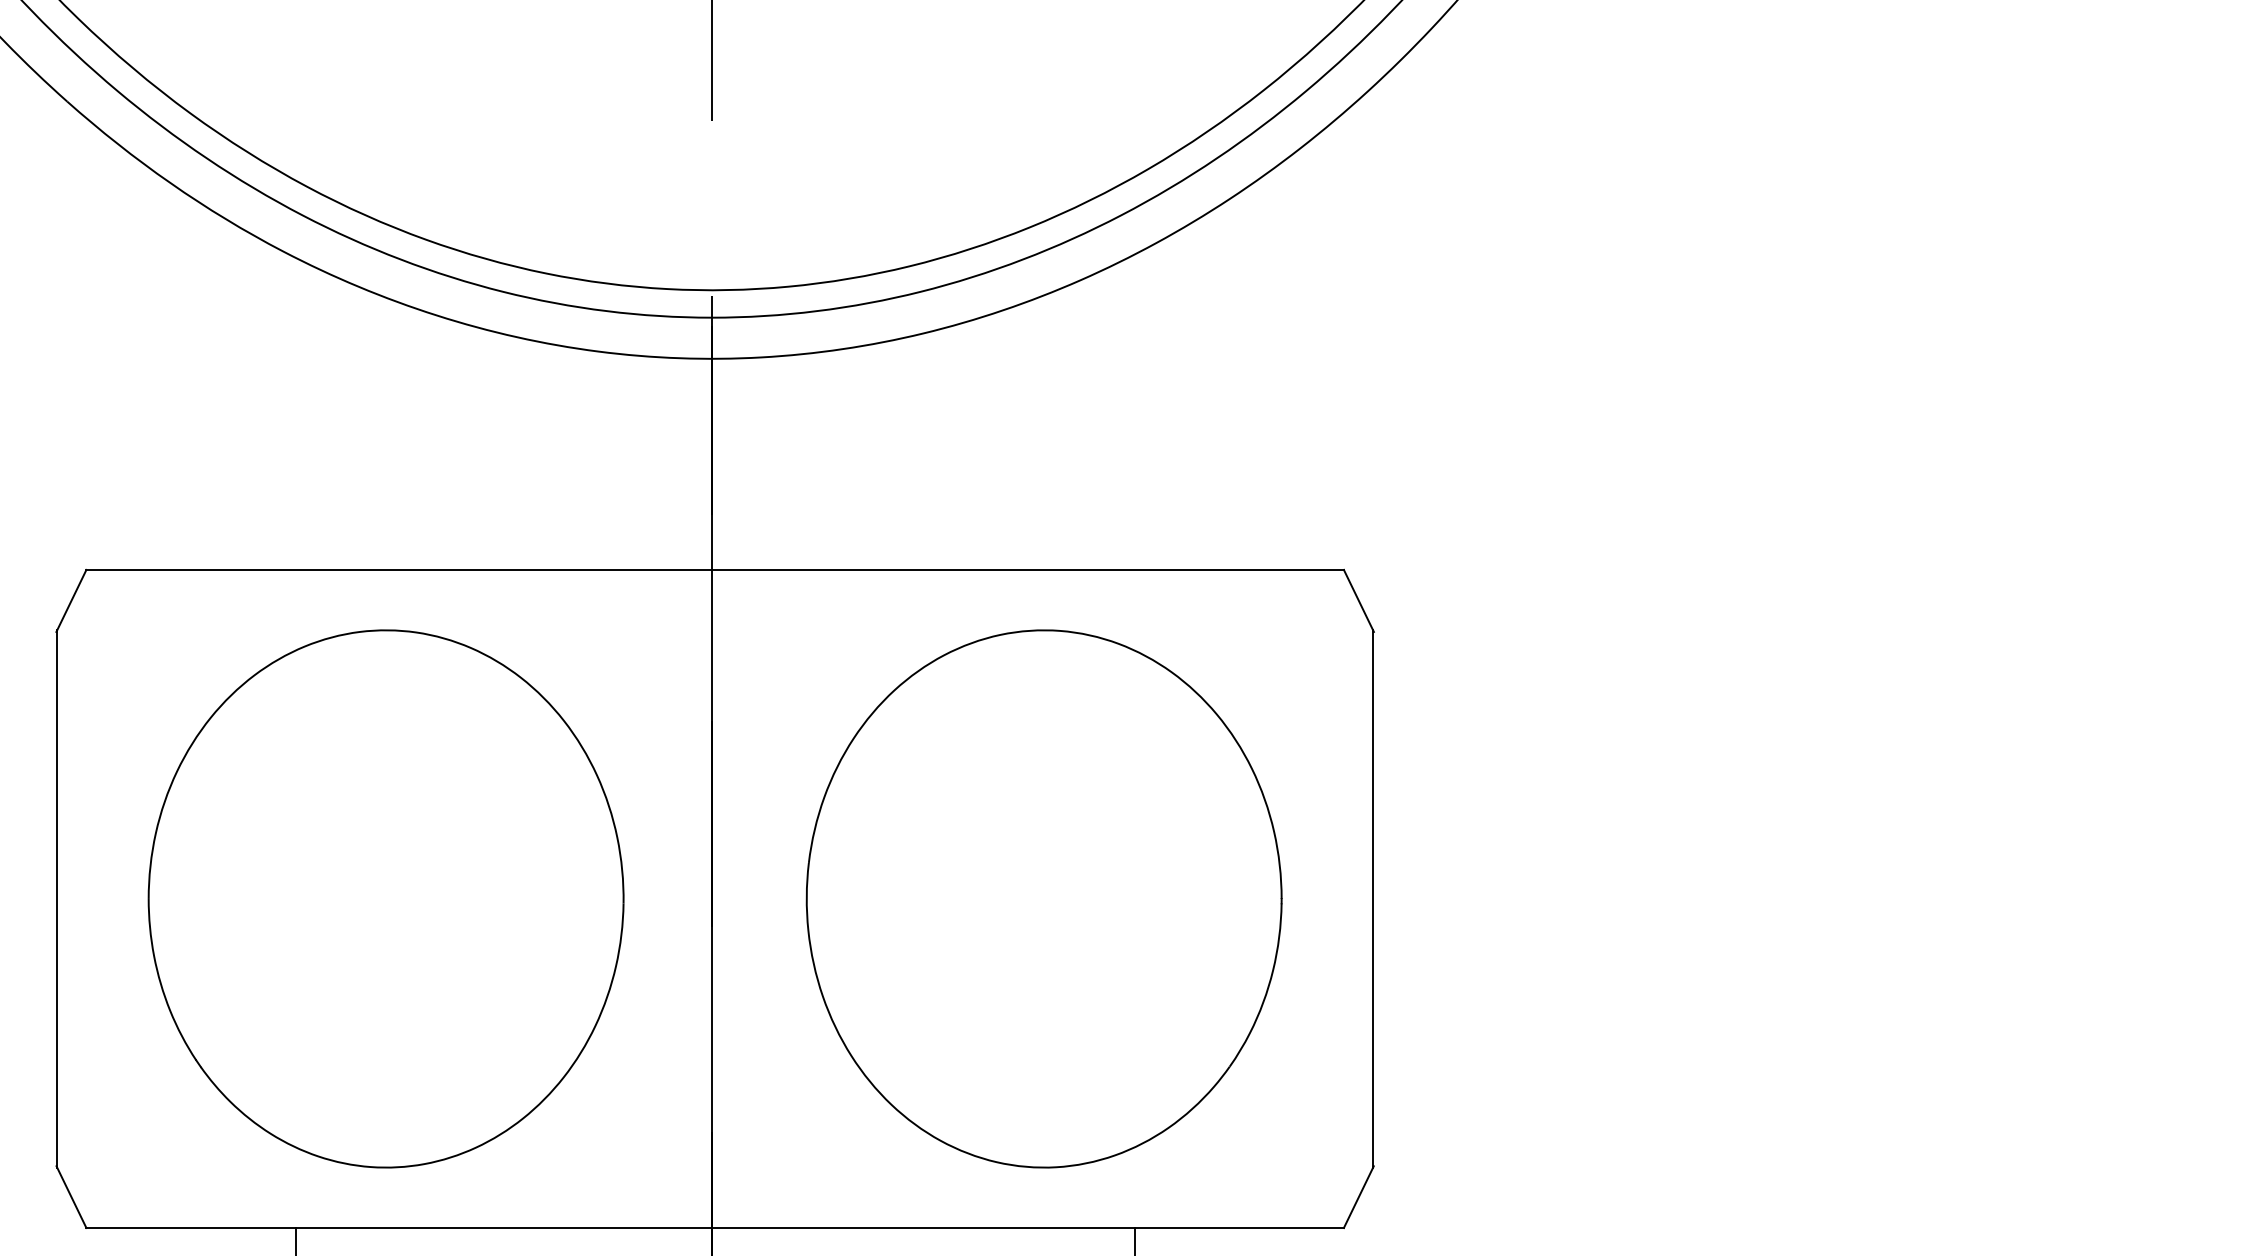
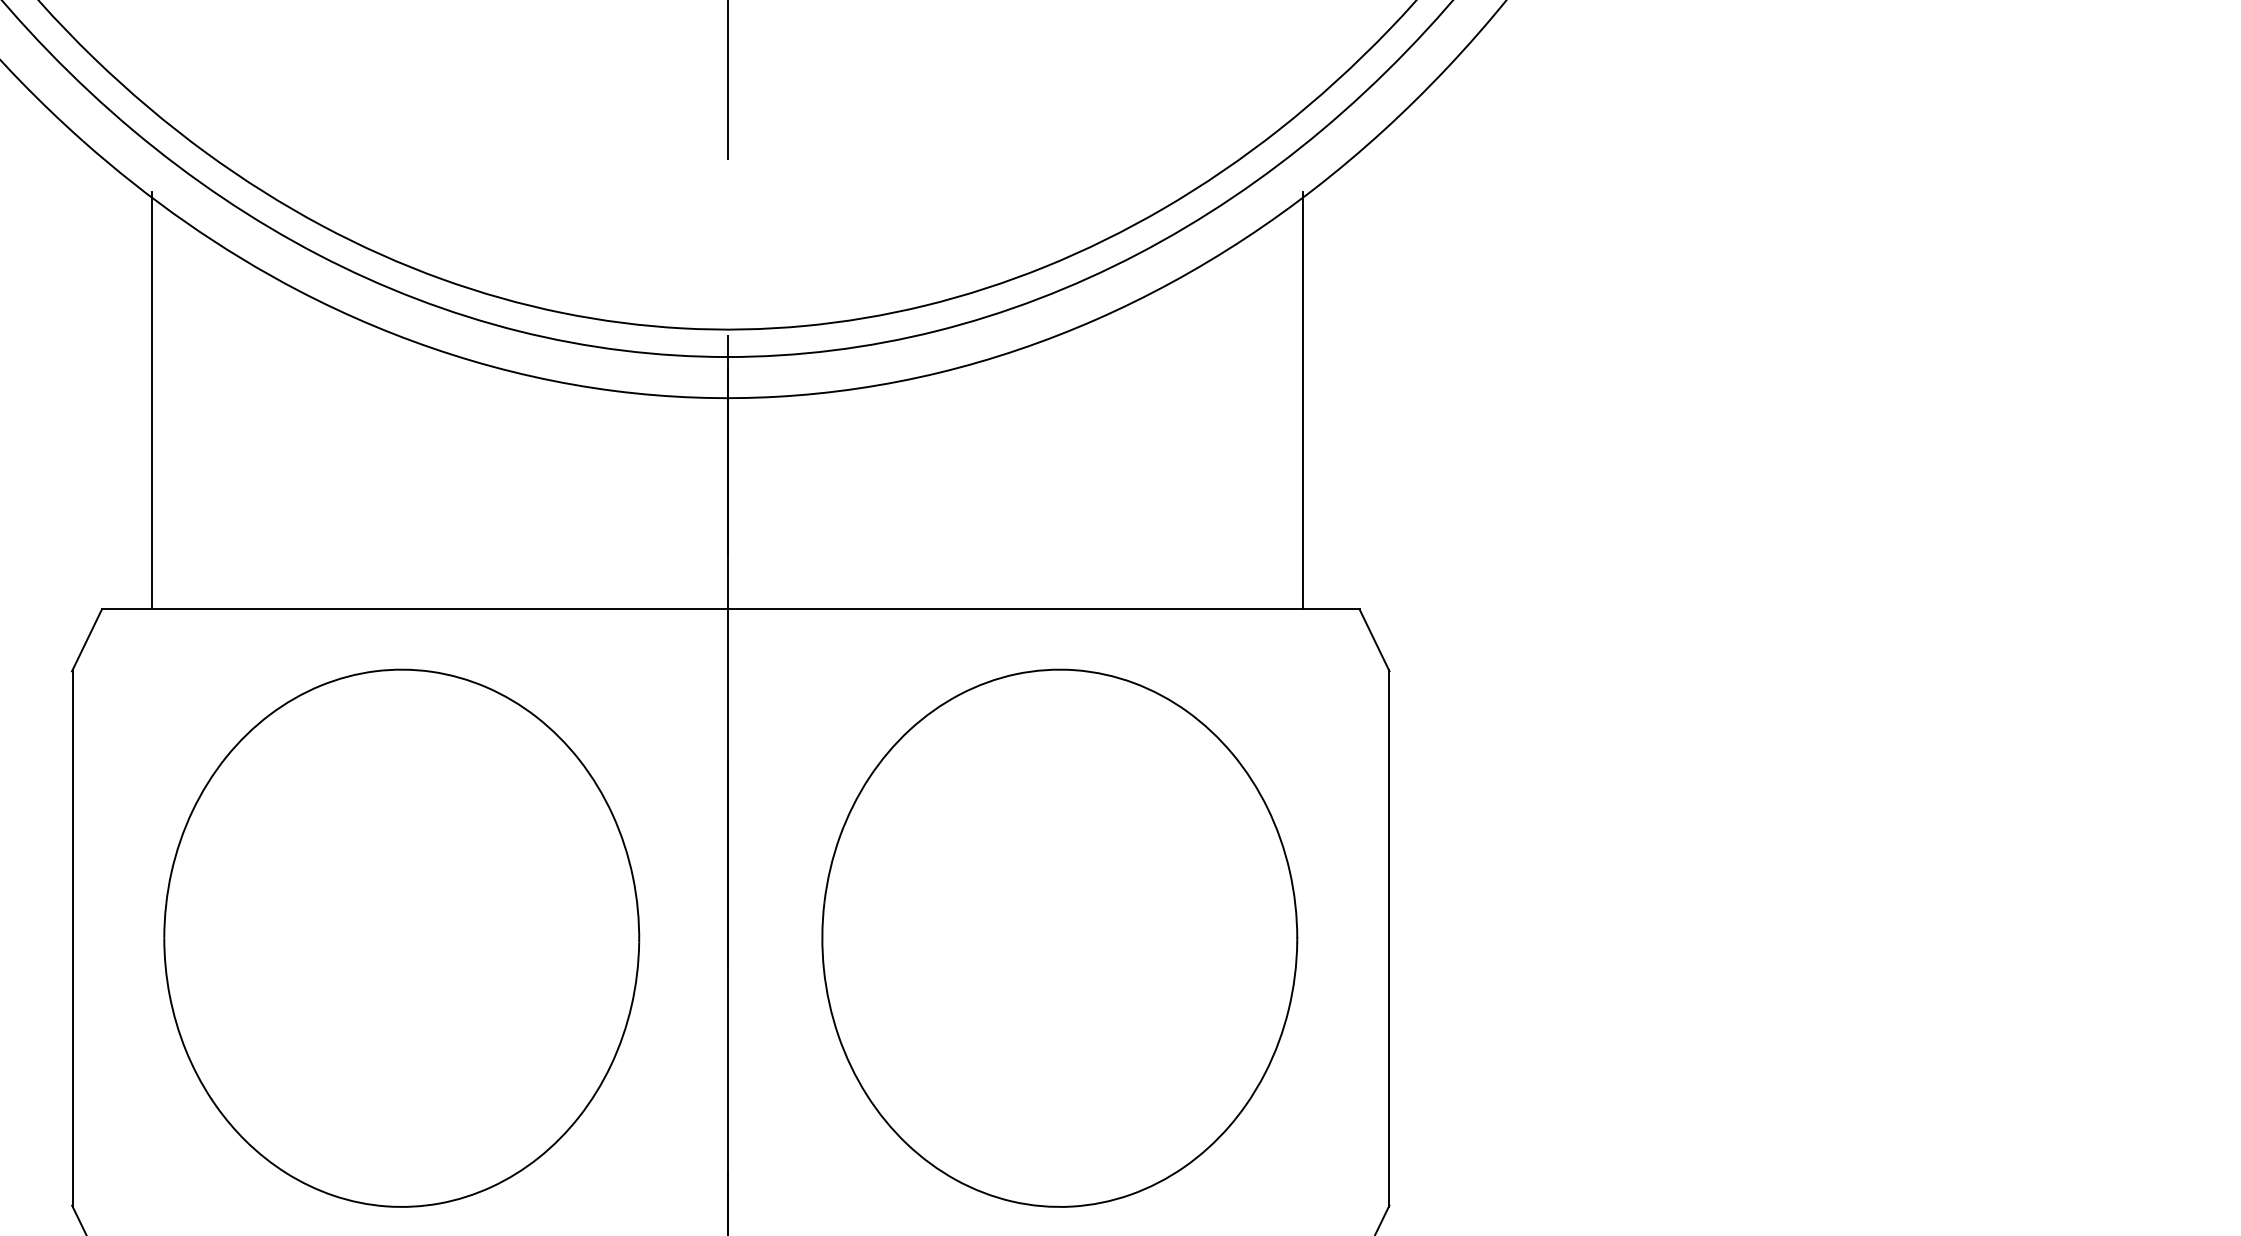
line: (136, 360) -> (152, 399), added
line: (1287, 361) -> (1303, 400), added

